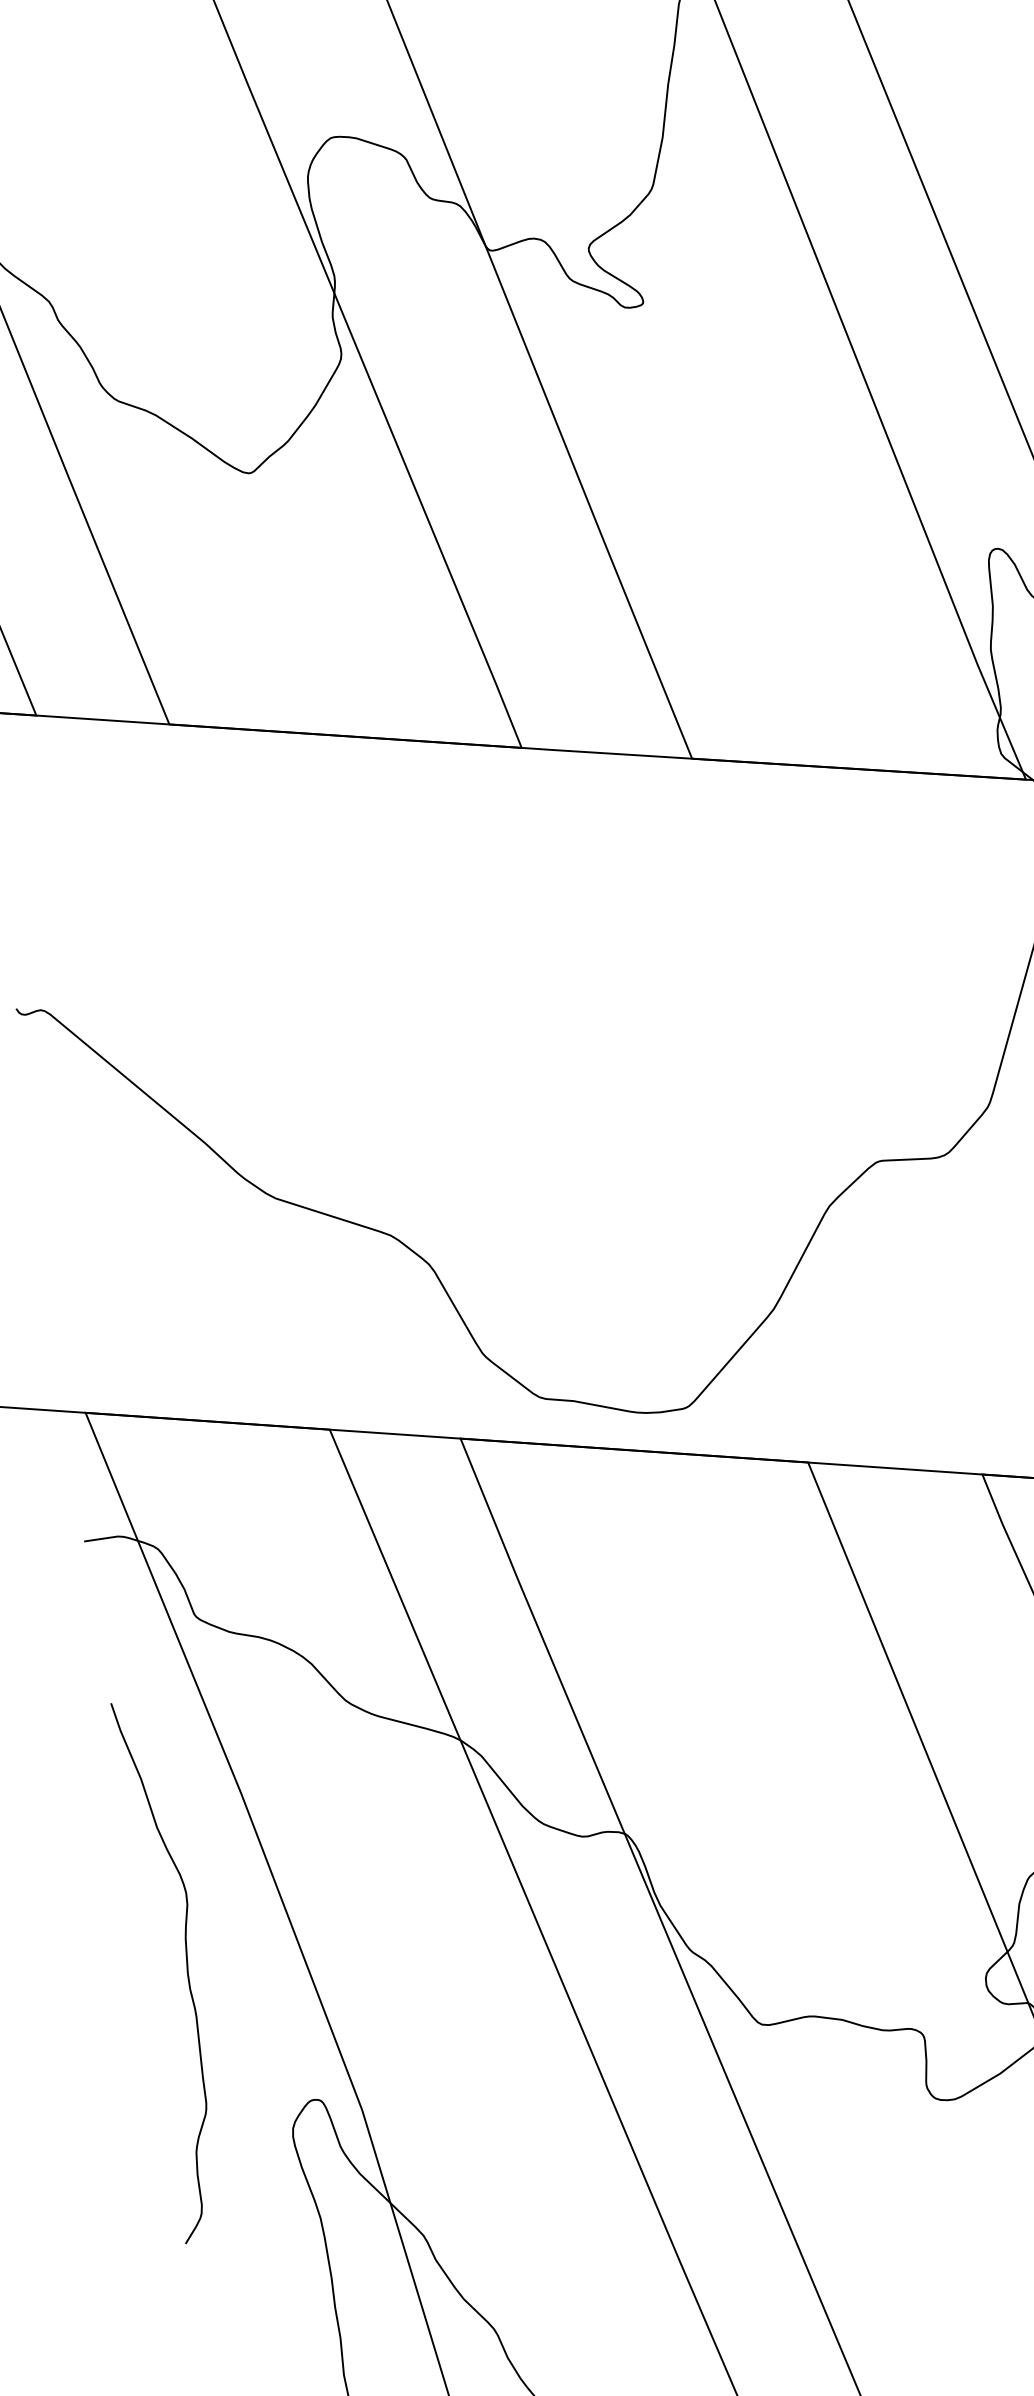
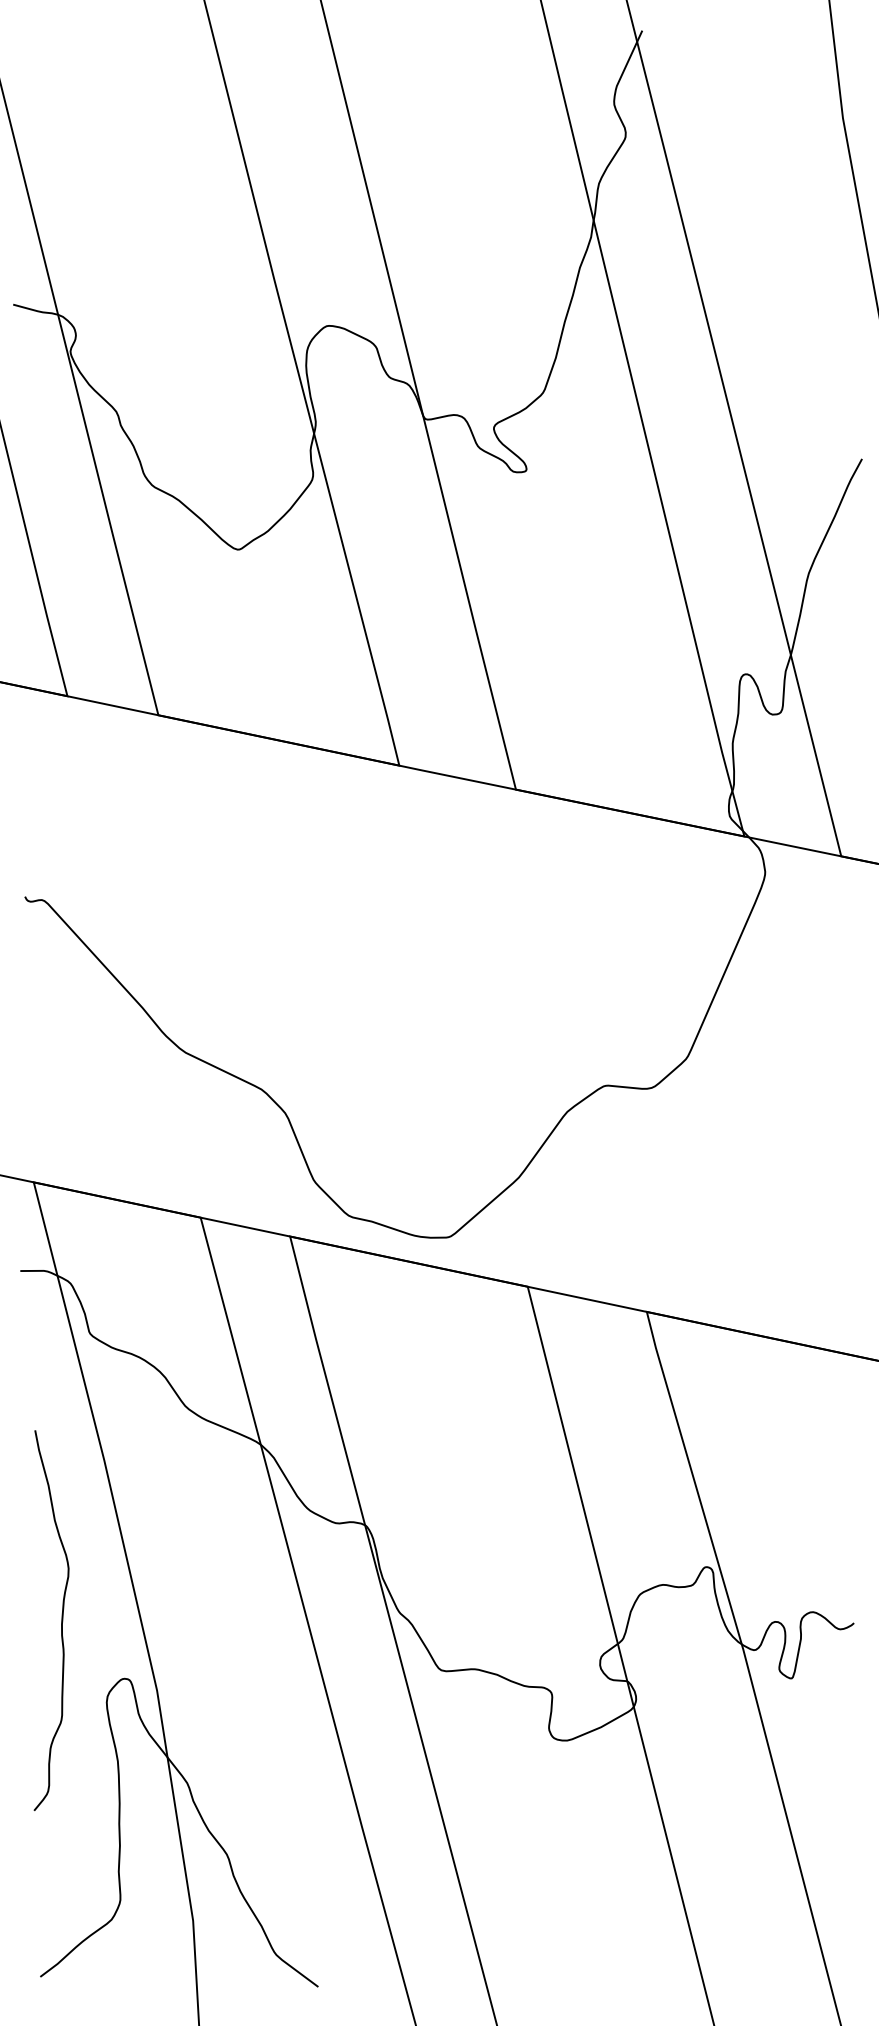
curve: (186, 1968) -> (61, 1620), moved

